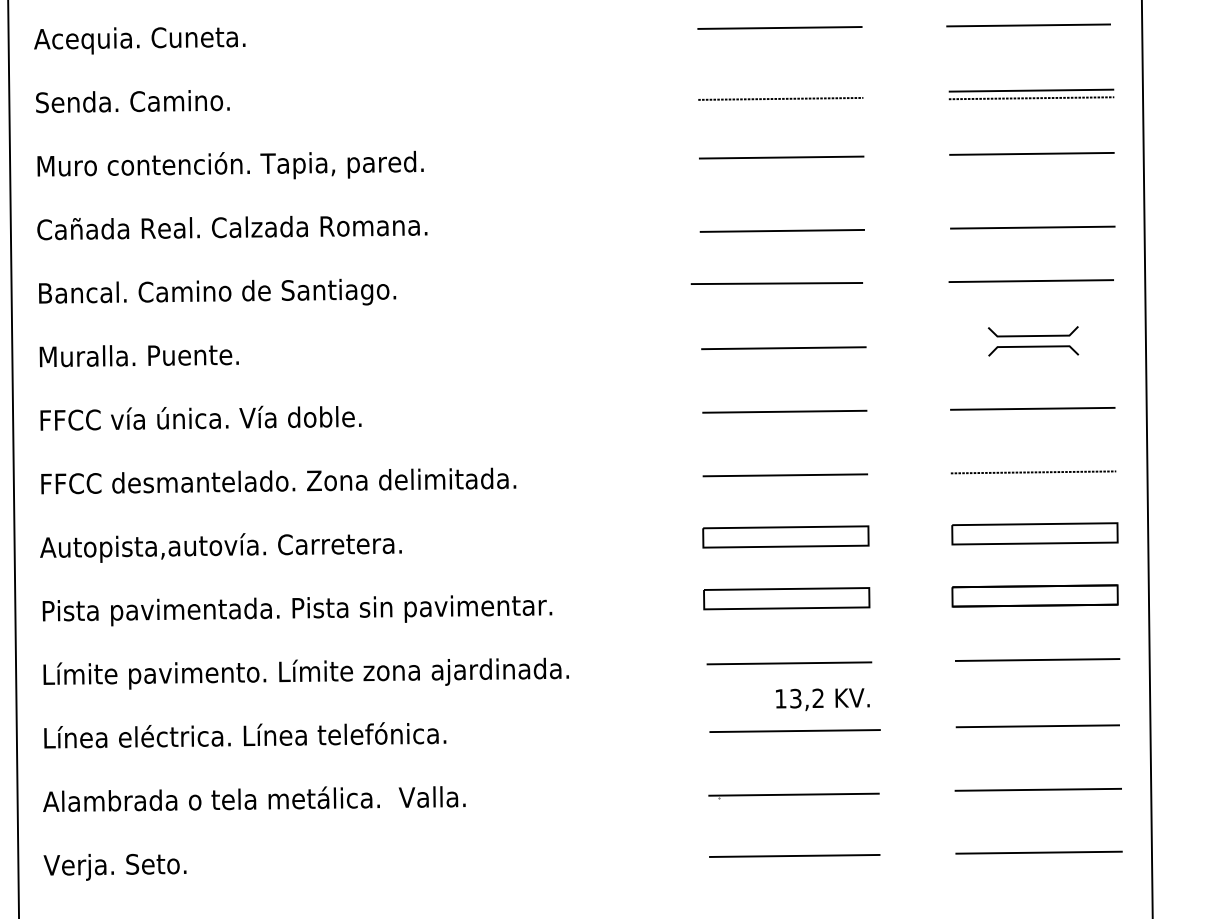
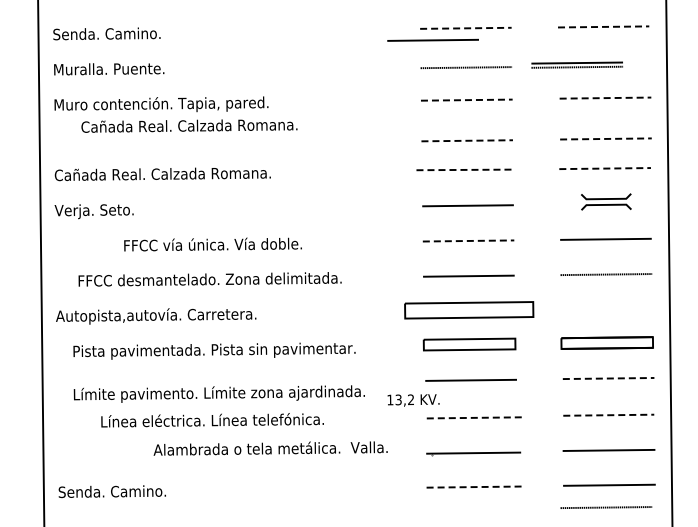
line: (1028, 24) -> (603, 26), solid -> dashed
line: (779, 28) -> (465, 28), solid -> dashed
text: (138, 39) -> (110, 34), Acequia. Cuneta. -> Senda. Camino.
line: (719, 48) -> (432, 39), added
part: (1030, 93) -> (576, 64), moved
text: (134, 100) -> (108, 68), Senda. Camino. -> Muralla. Puente.
line: (1031, 154) -> (605, 98), solid -> dashed
line: (781, 158) -> (466, 100), solid -> dashed
text: (232, 226) -> (189, 125), moved
line: (1031, 226) -> (605, 138), solid -> dashed
line: (782, 230) -> (467, 140), solid -> dashed
line: (1031, 280) -> (605, 168), solid -> dashed
line: (777, 282) -> (464, 169), solid -> dashed
text: (232, 291) -> (162, 174), Bancal. Camino de Santiago. -> Cañada Real. Calzada Romana.
text: (138, 358) -> (110, 211), Muralla. Puente. -> Verja. Seto.
line: (784, 410) -> (468, 240), solid -> dashed
text: (199, 418) -> (212, 244), moved
text: (277, 481) -> (209, 279), moved
part: (1033, 533) -> (606, 308), removed
part: (784, 537) -> (468, 310), size x1.4
text: (297, 609) -> (214, 350), moved
line: (1037, 659) -> (608, 378), solid -> dashed
text: (304, 672) -> (218, 393), moved
text: (822, 699) -> (413, 400), moved
line: (1039, 726) -> (609, 415), solid -> dashed
line: (795, 730) -> (474, 417), solid -> dashed
text: (245, 735) -> (212, 420), moved
text: (254, 798) -> (270, 448), moved
line: (795, 856) -> (474, 487), solid -> dashed
text: (140, 865) -> (111, 492), Verja. Seto. -> Senda. Camino.
line: (1033, 892) -> (606, 507), added

